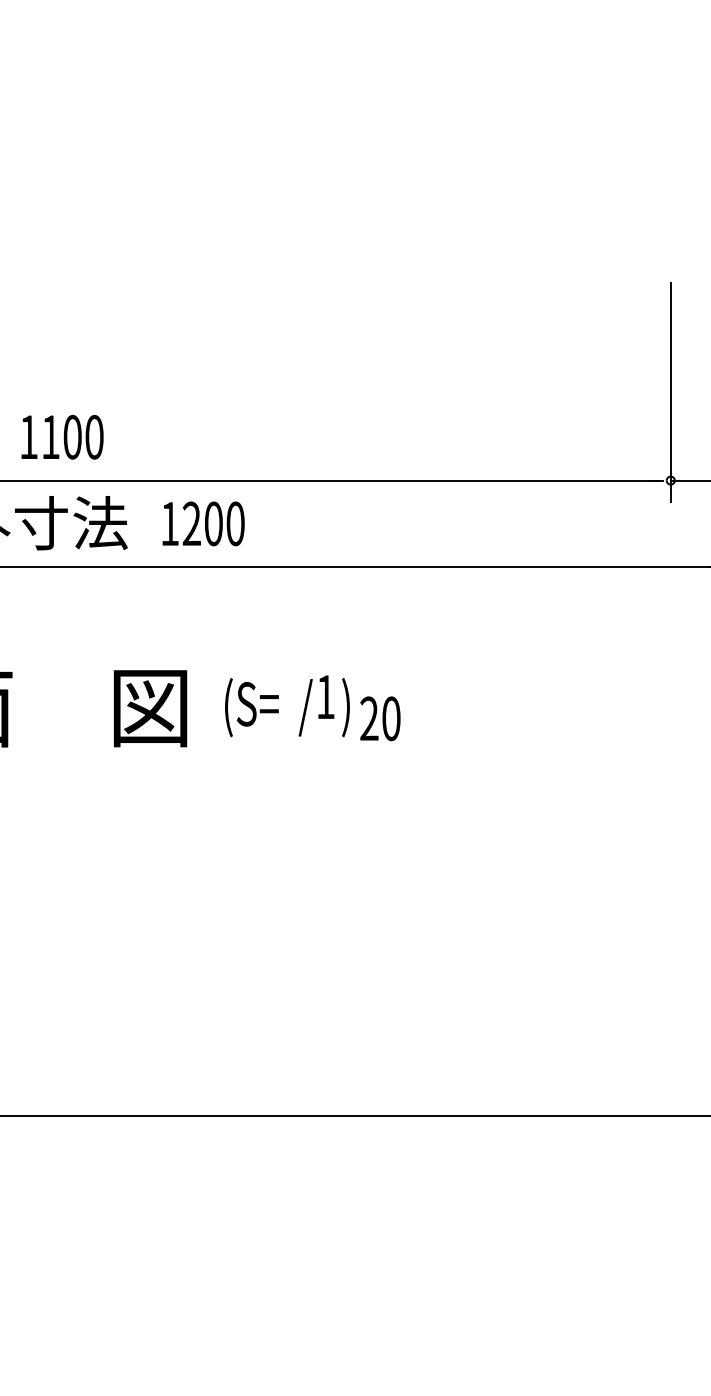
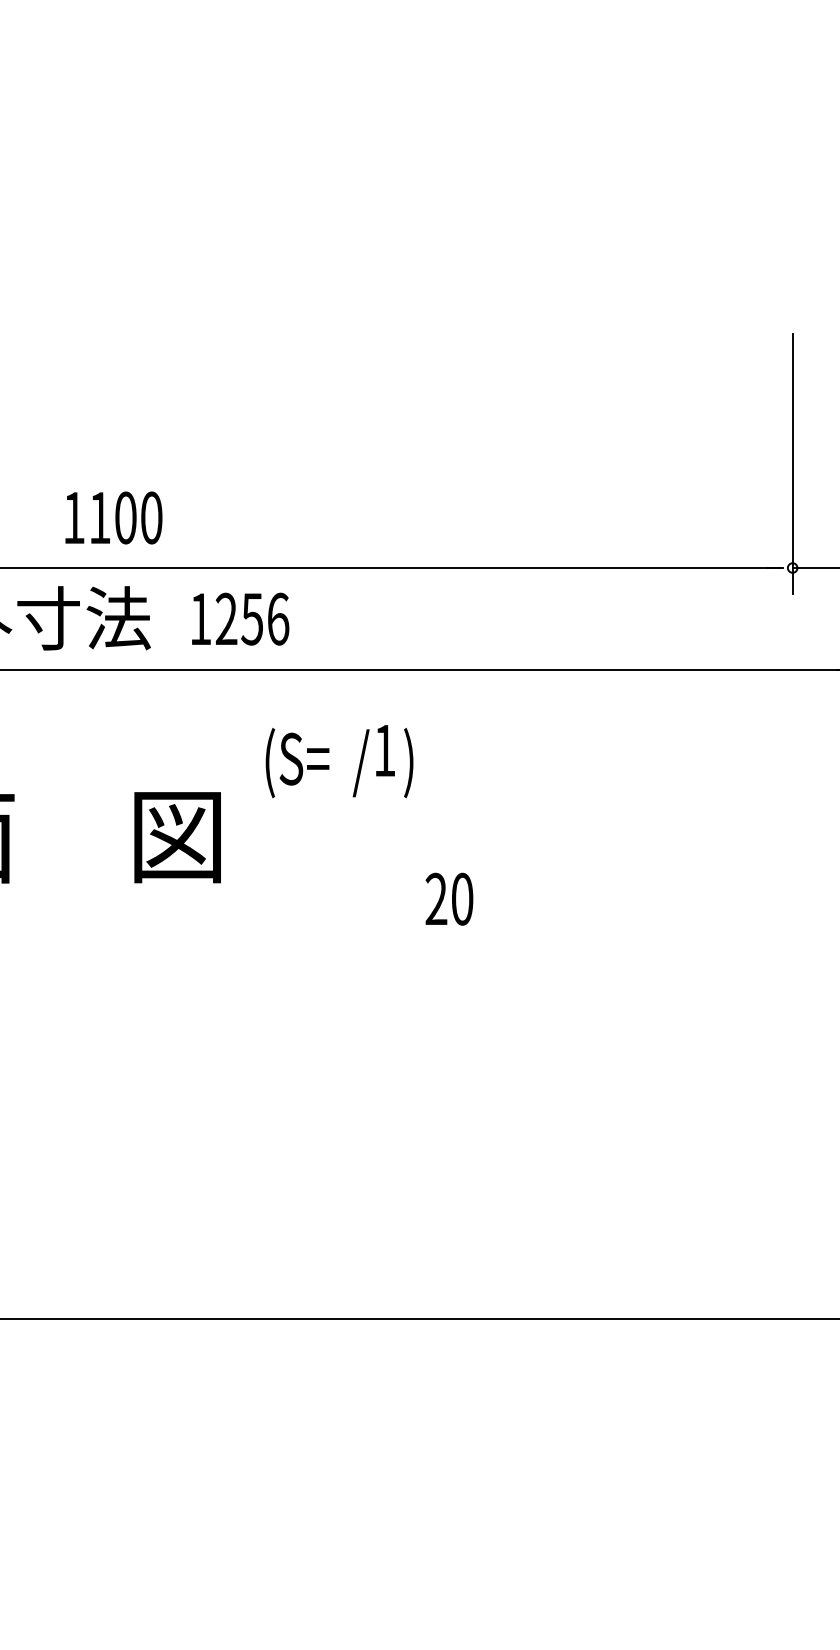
text: (62, 437) -> (113, 518), moved
text: (224, 523) -> (265, 618), 1200 -> 1256
text: (287, 706) -> (339, 761), moved
text: (380, 718) -> (449, 898), moved

